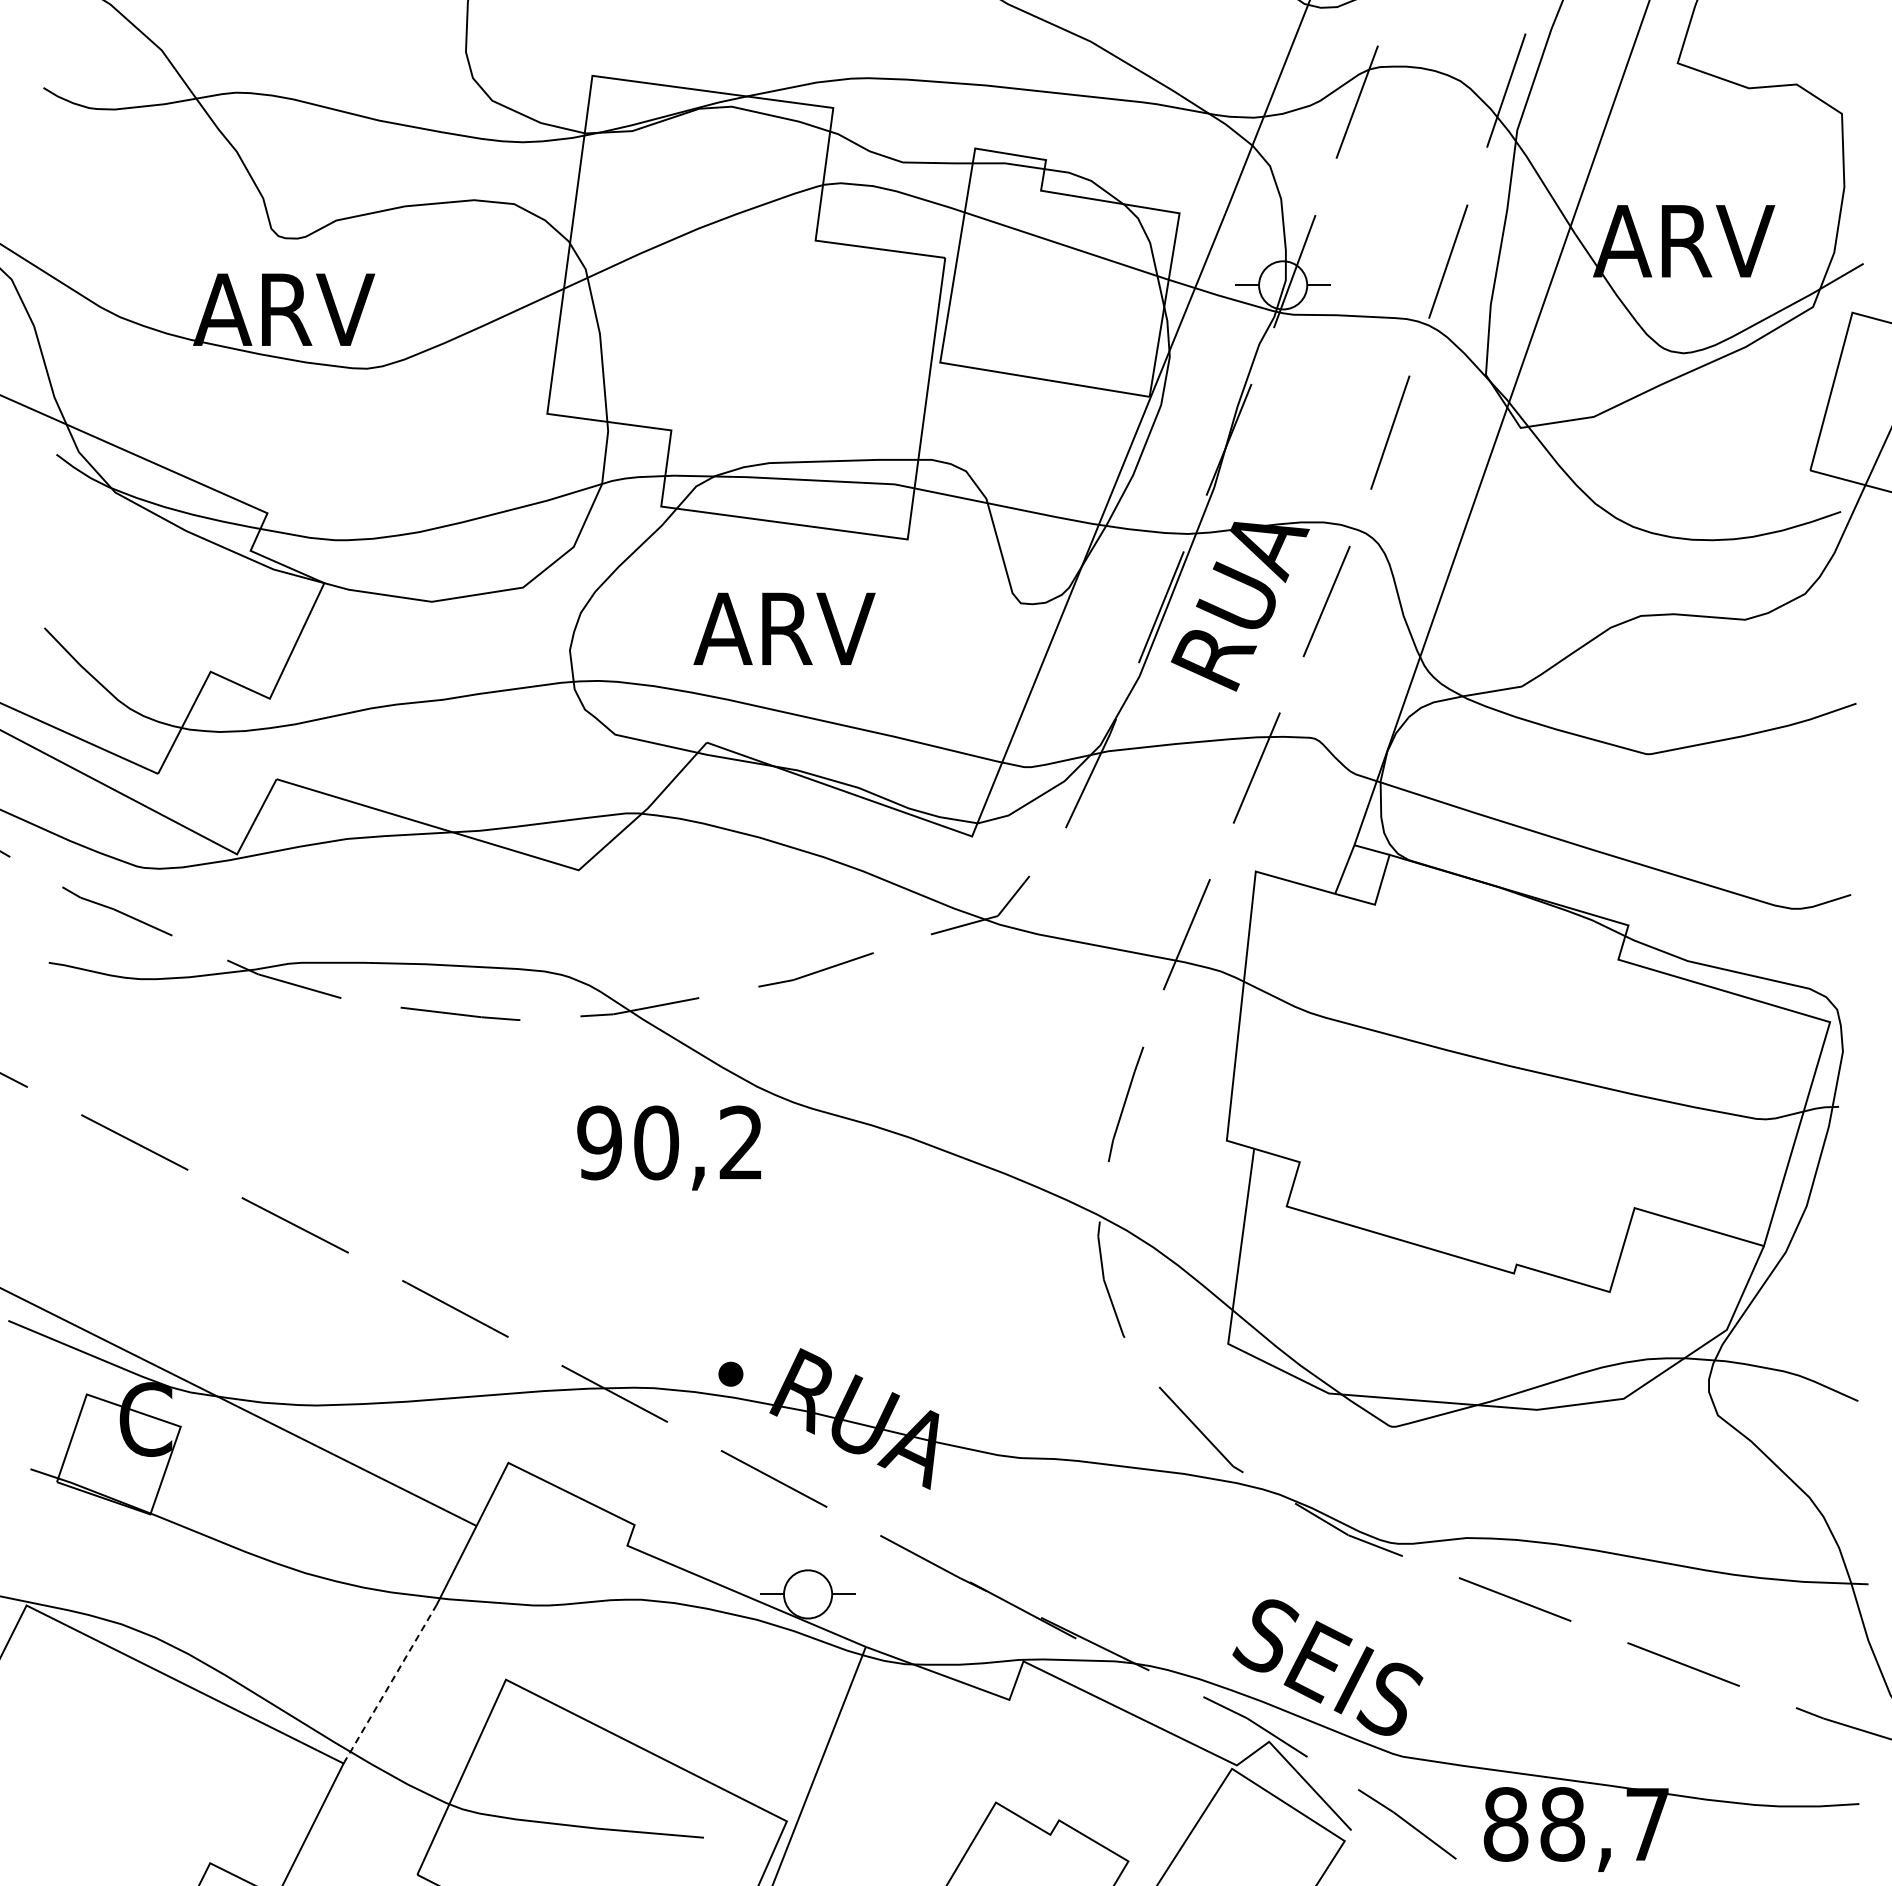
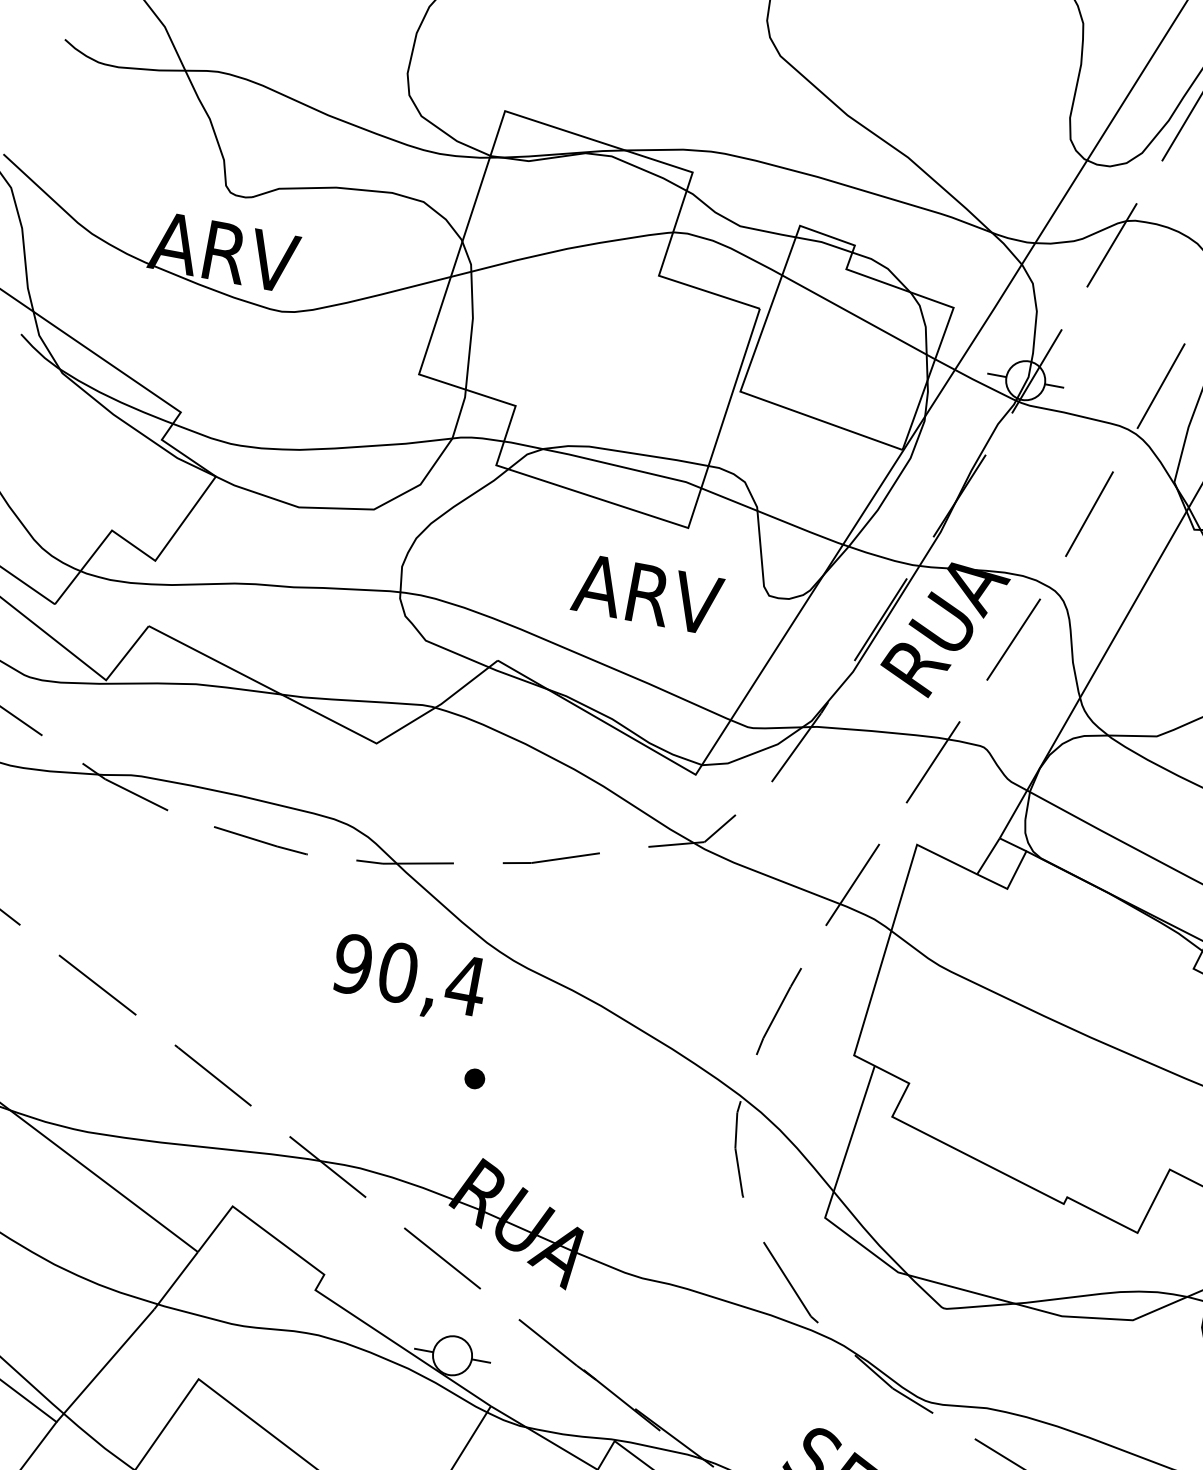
text: (784, 628) -> (647, 594), moved
text: (740, 1141) -> (465, 984), 90,2 -> 90,4
part: (730, 1373) -> (474, 1078), moved
line: (390, 1684) -> (105, 1365), dashed -> solid

